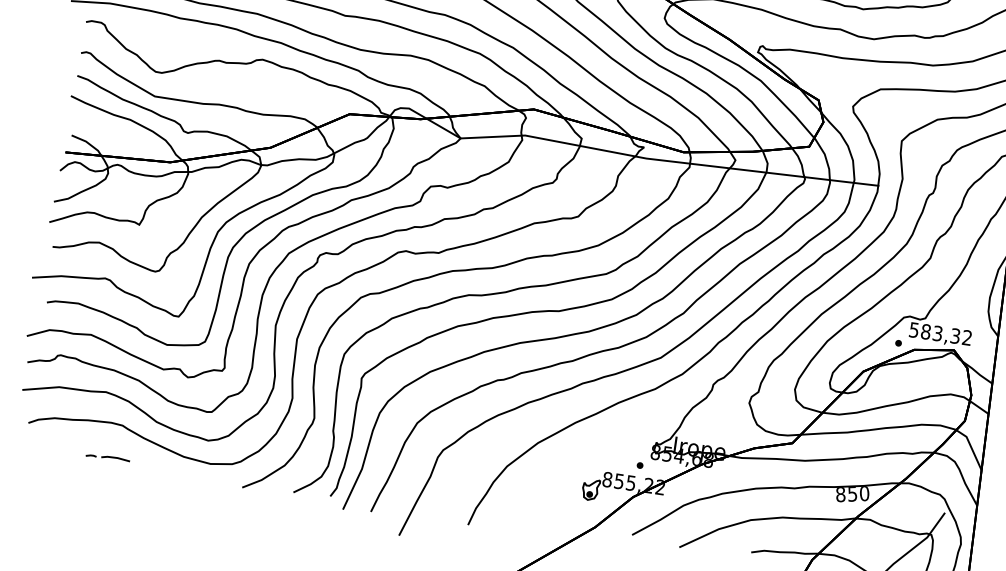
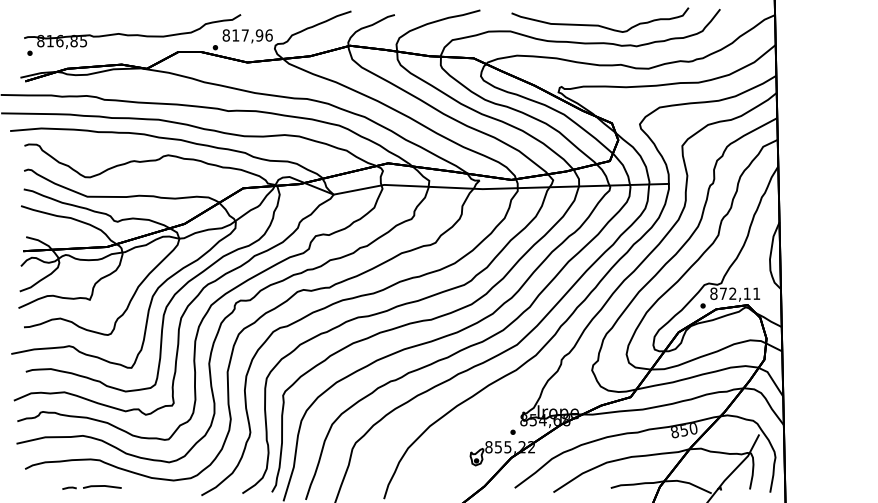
text: (941, 333) -> (735, 293), 583,32 -> 872,11
part: (107, 457) -> (91, 487), size x1.67

